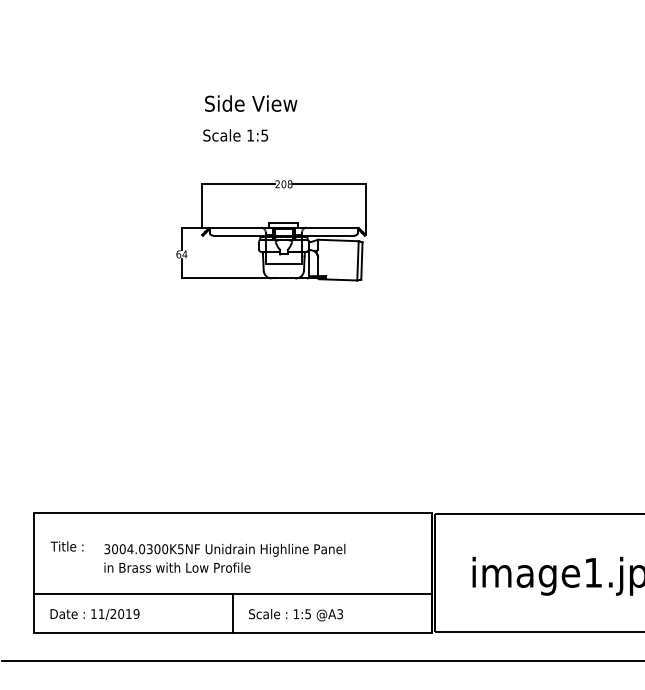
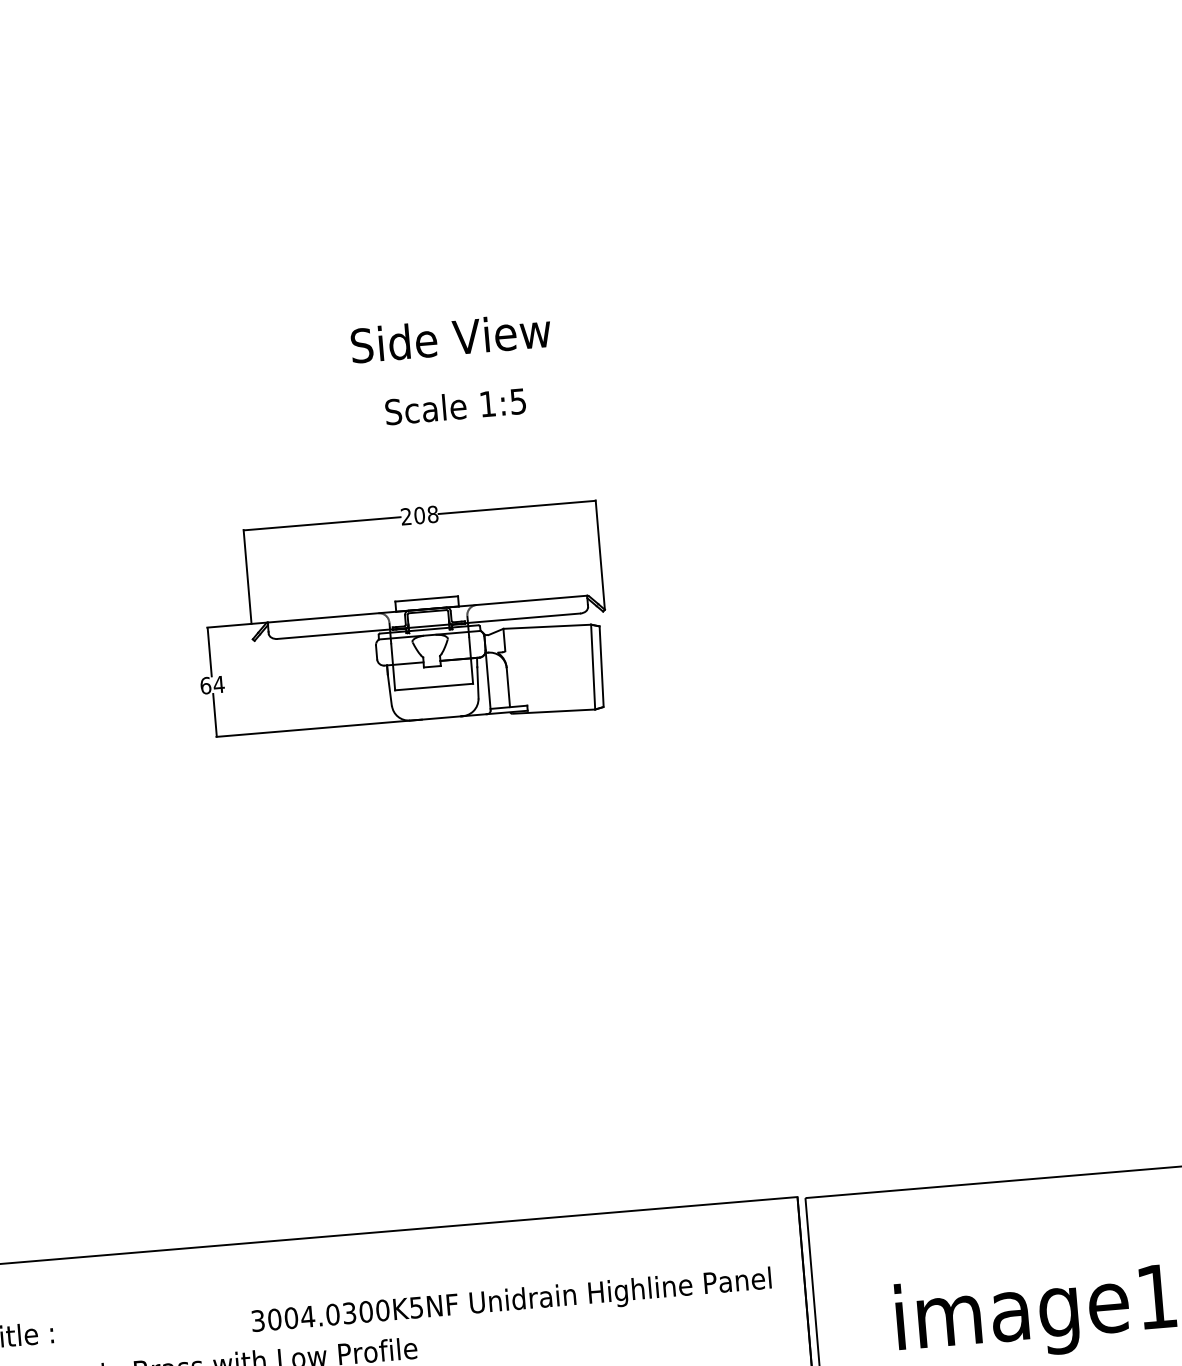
text: (251, 103) -> (451, 337), moved
text: (235, 135) -> (455, 406), moved
text: (224, 549) -> (510, 1300), moved

